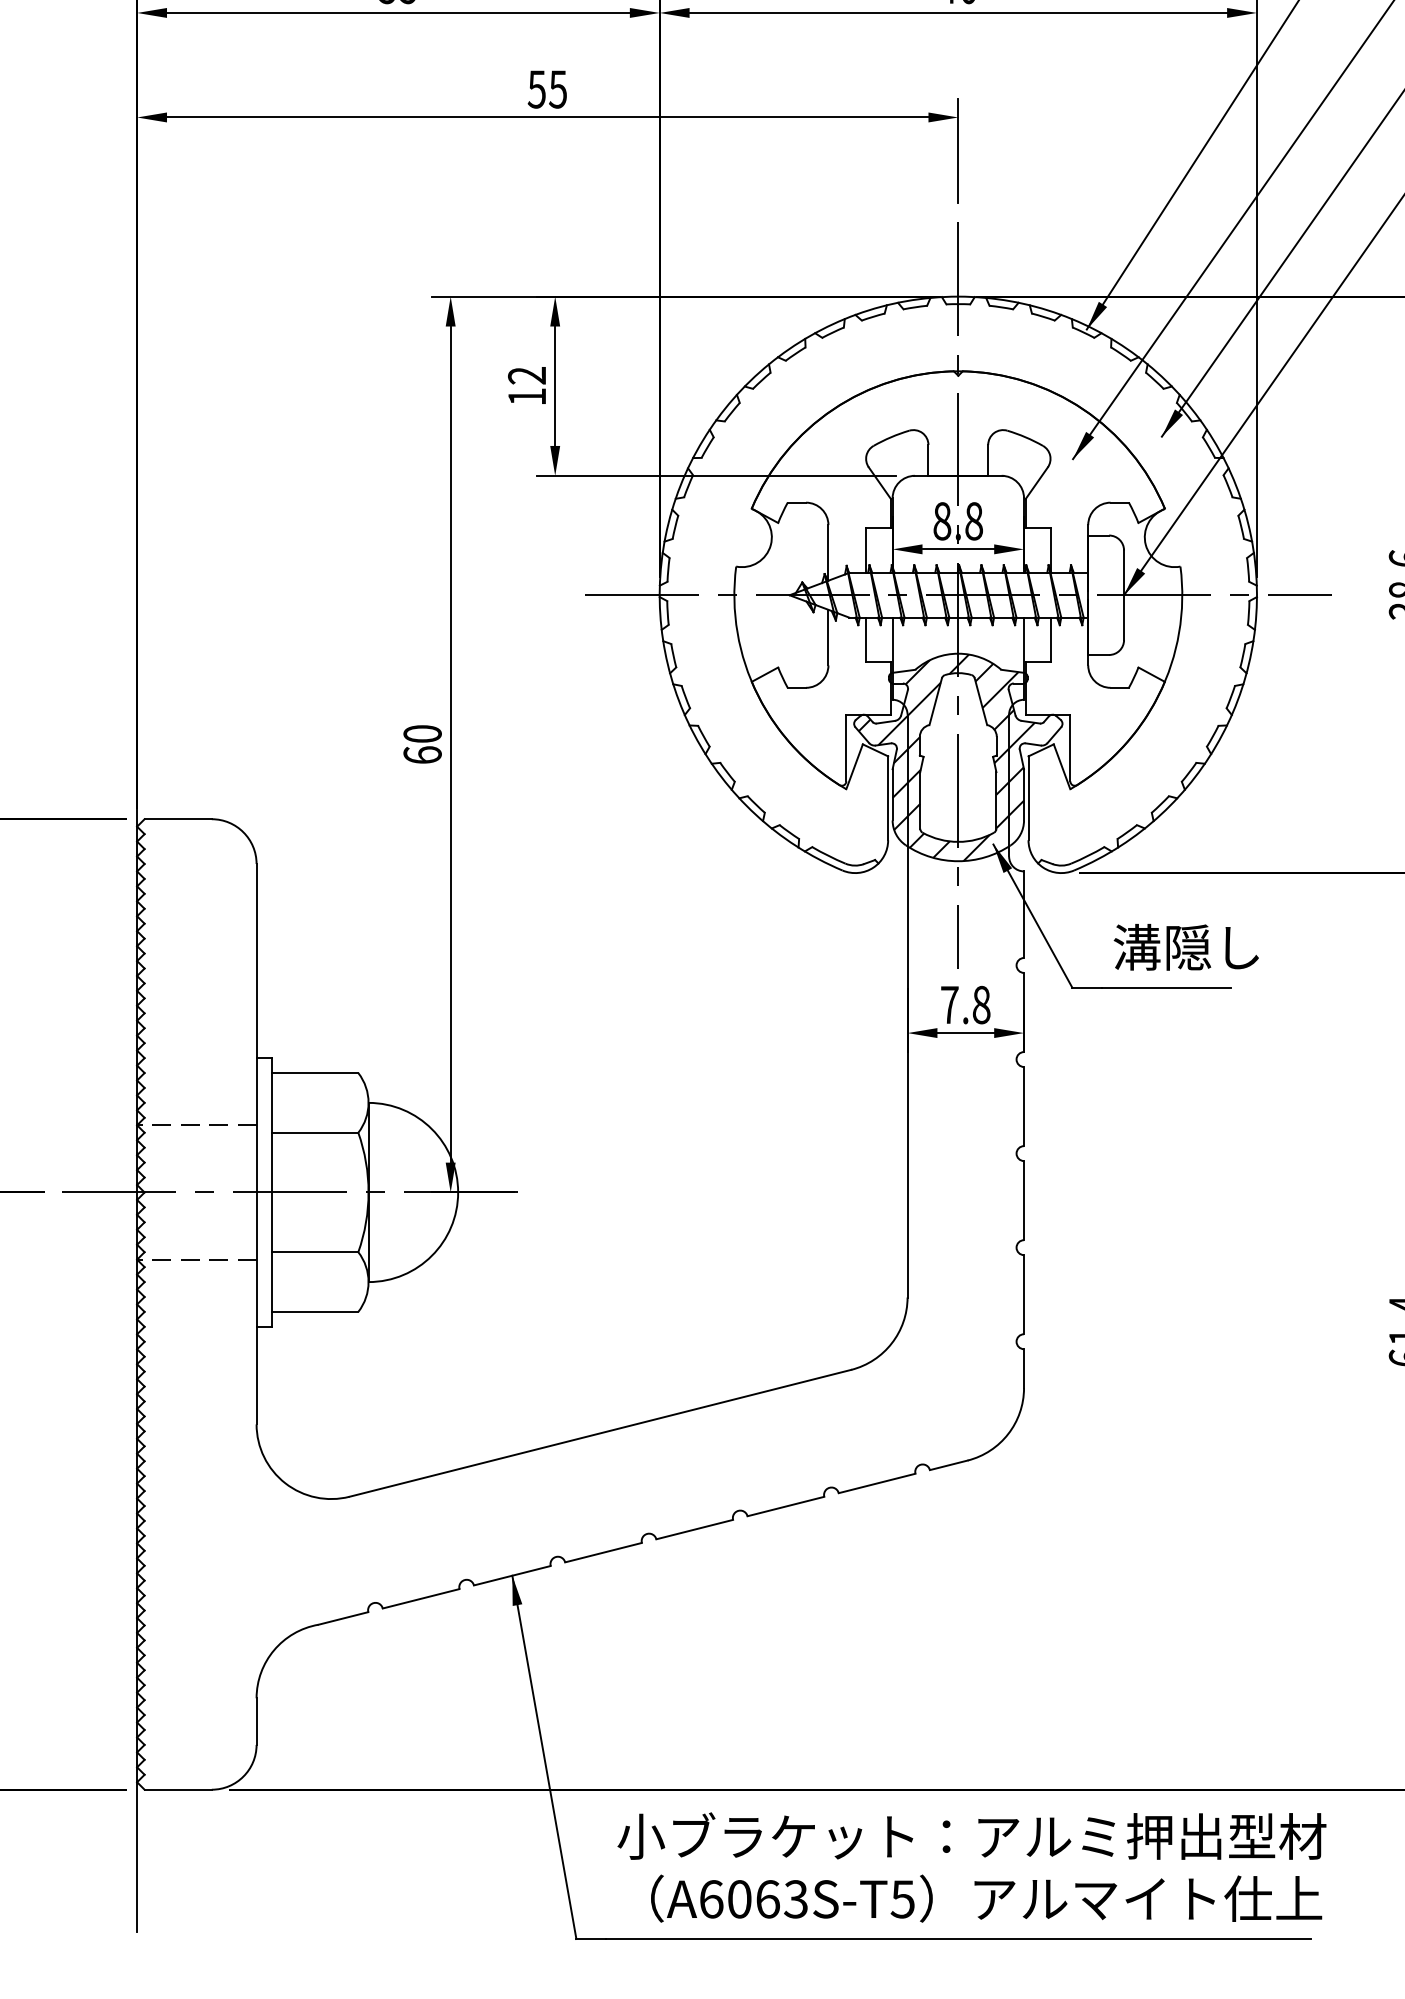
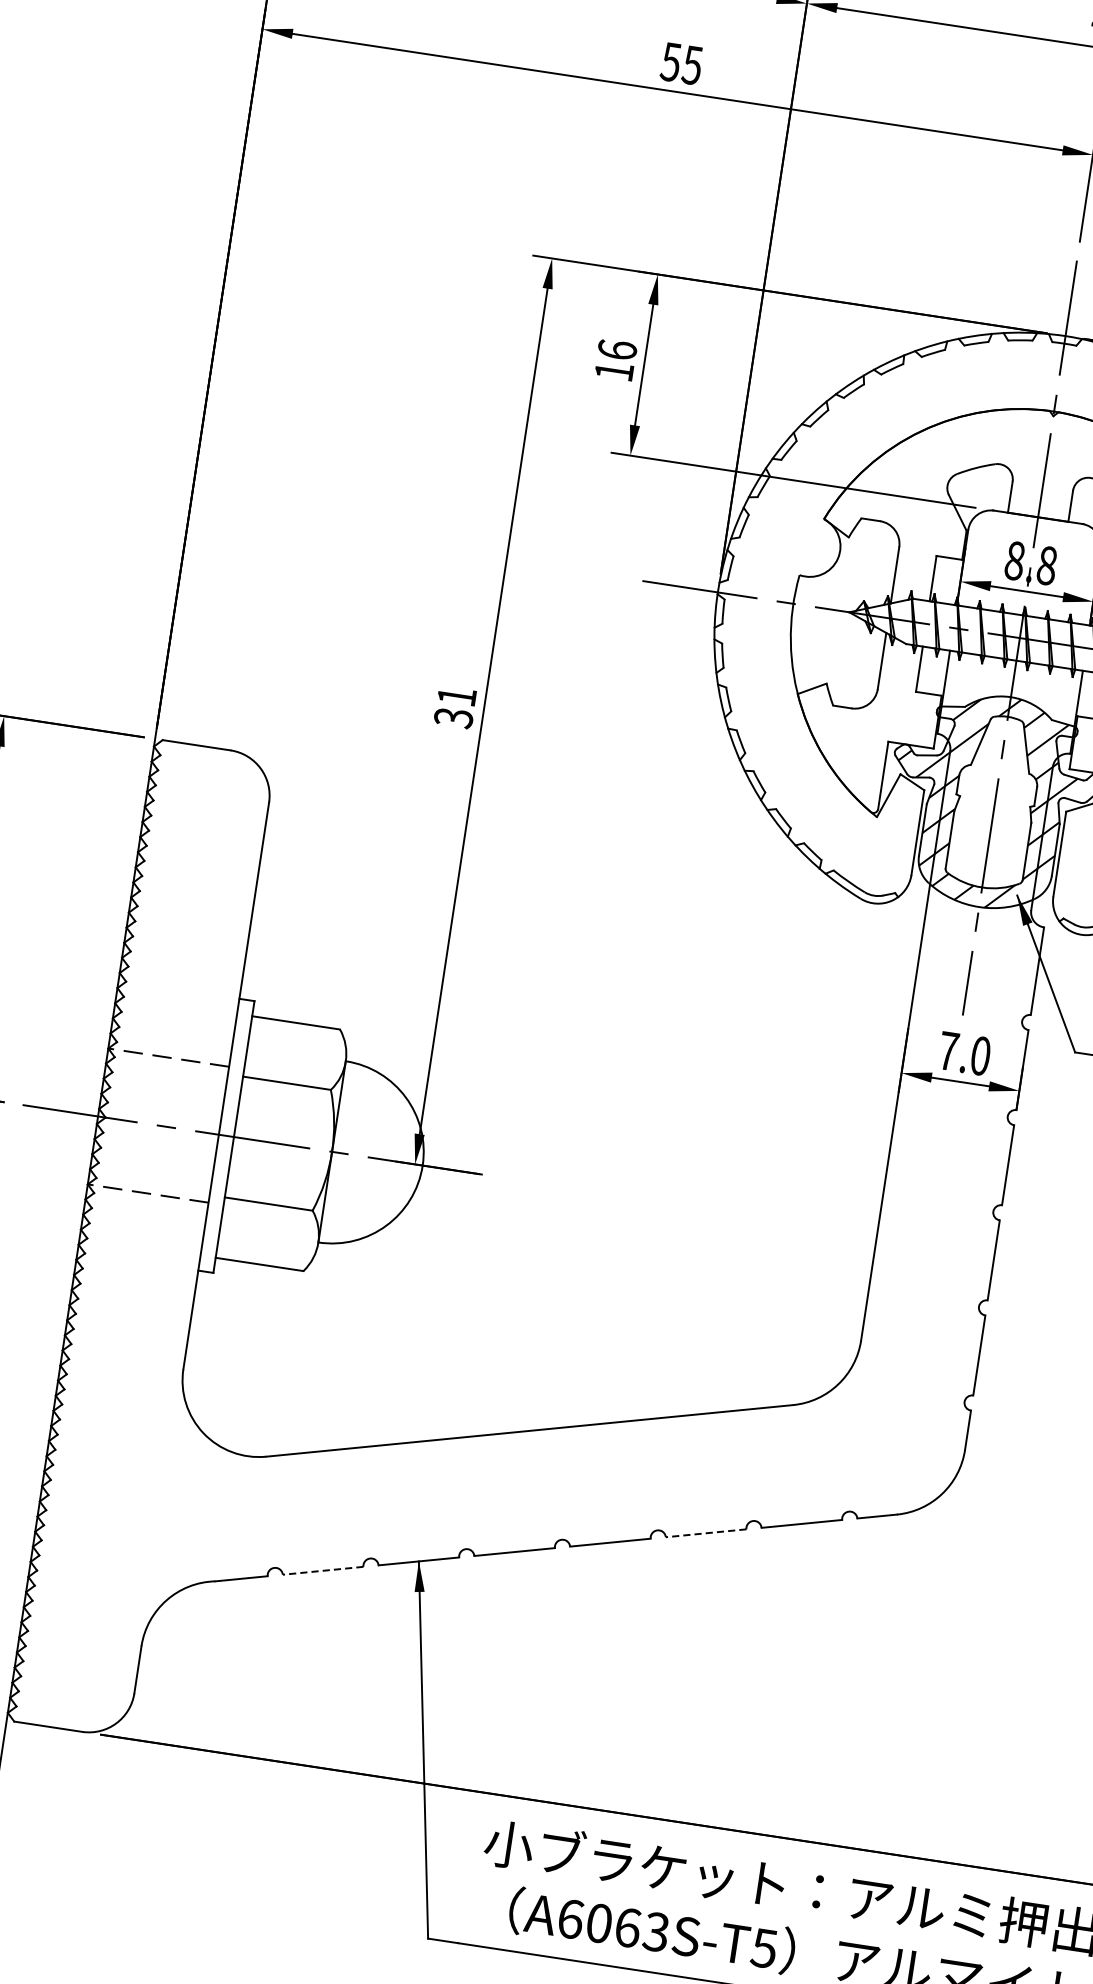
text: (527, 375) -> (617, 349), 12 -> 16
text: (422, 744) -> (455, 707), 60 -> 31
text: (981, 1004) -> (980, 1055), 7.8 -> 7.0
line: (785, 1506) -> (705, 1533), solid -> dashed
line: (421, 1598) -> (323, 1570), solid -> dashed

